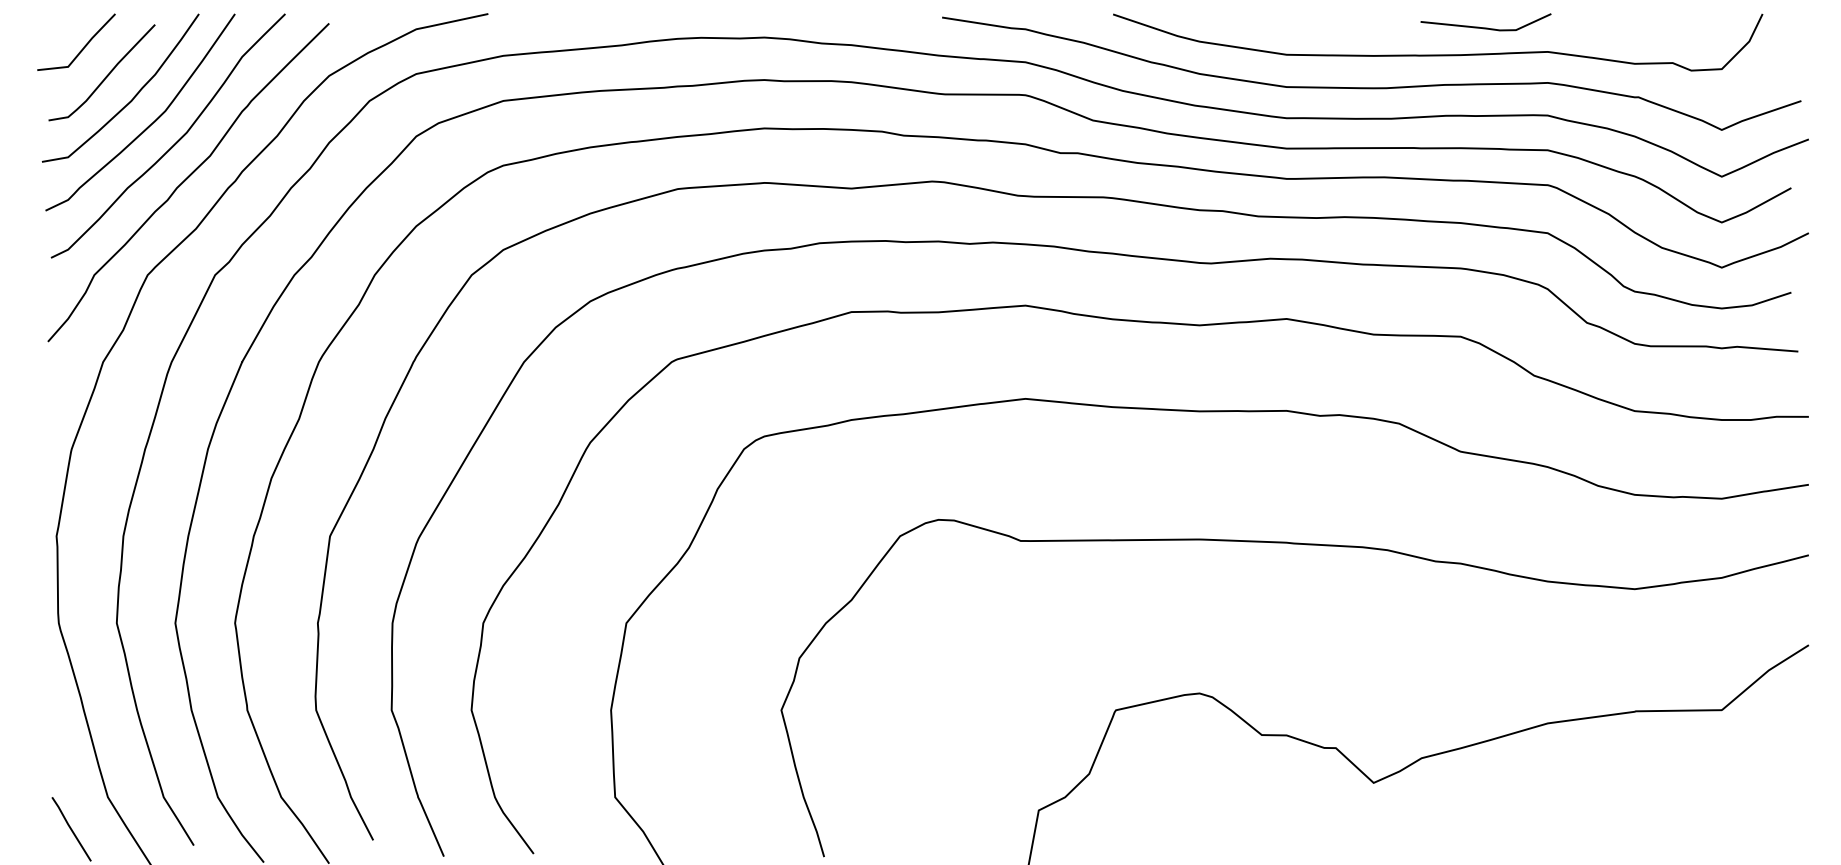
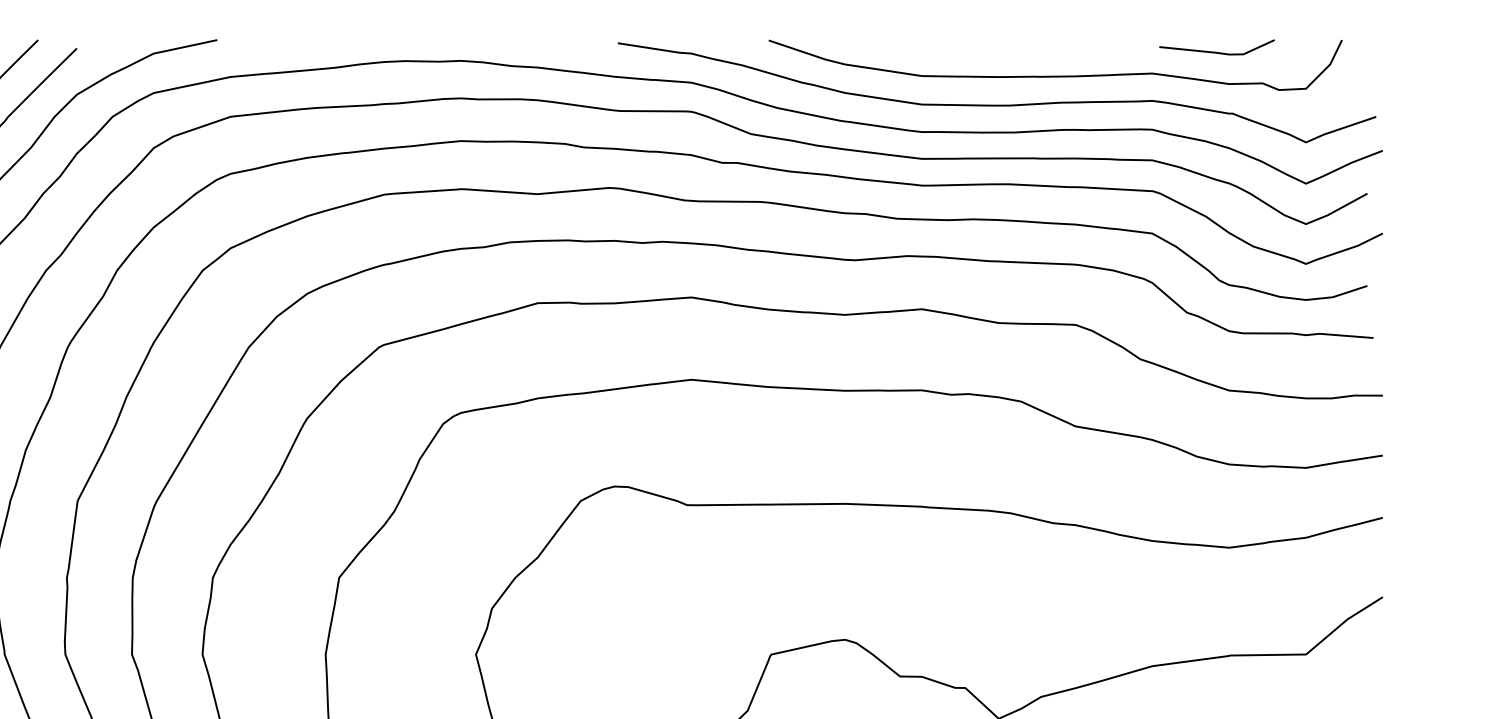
line: (1485, 27) -> (1216, 51), moved

